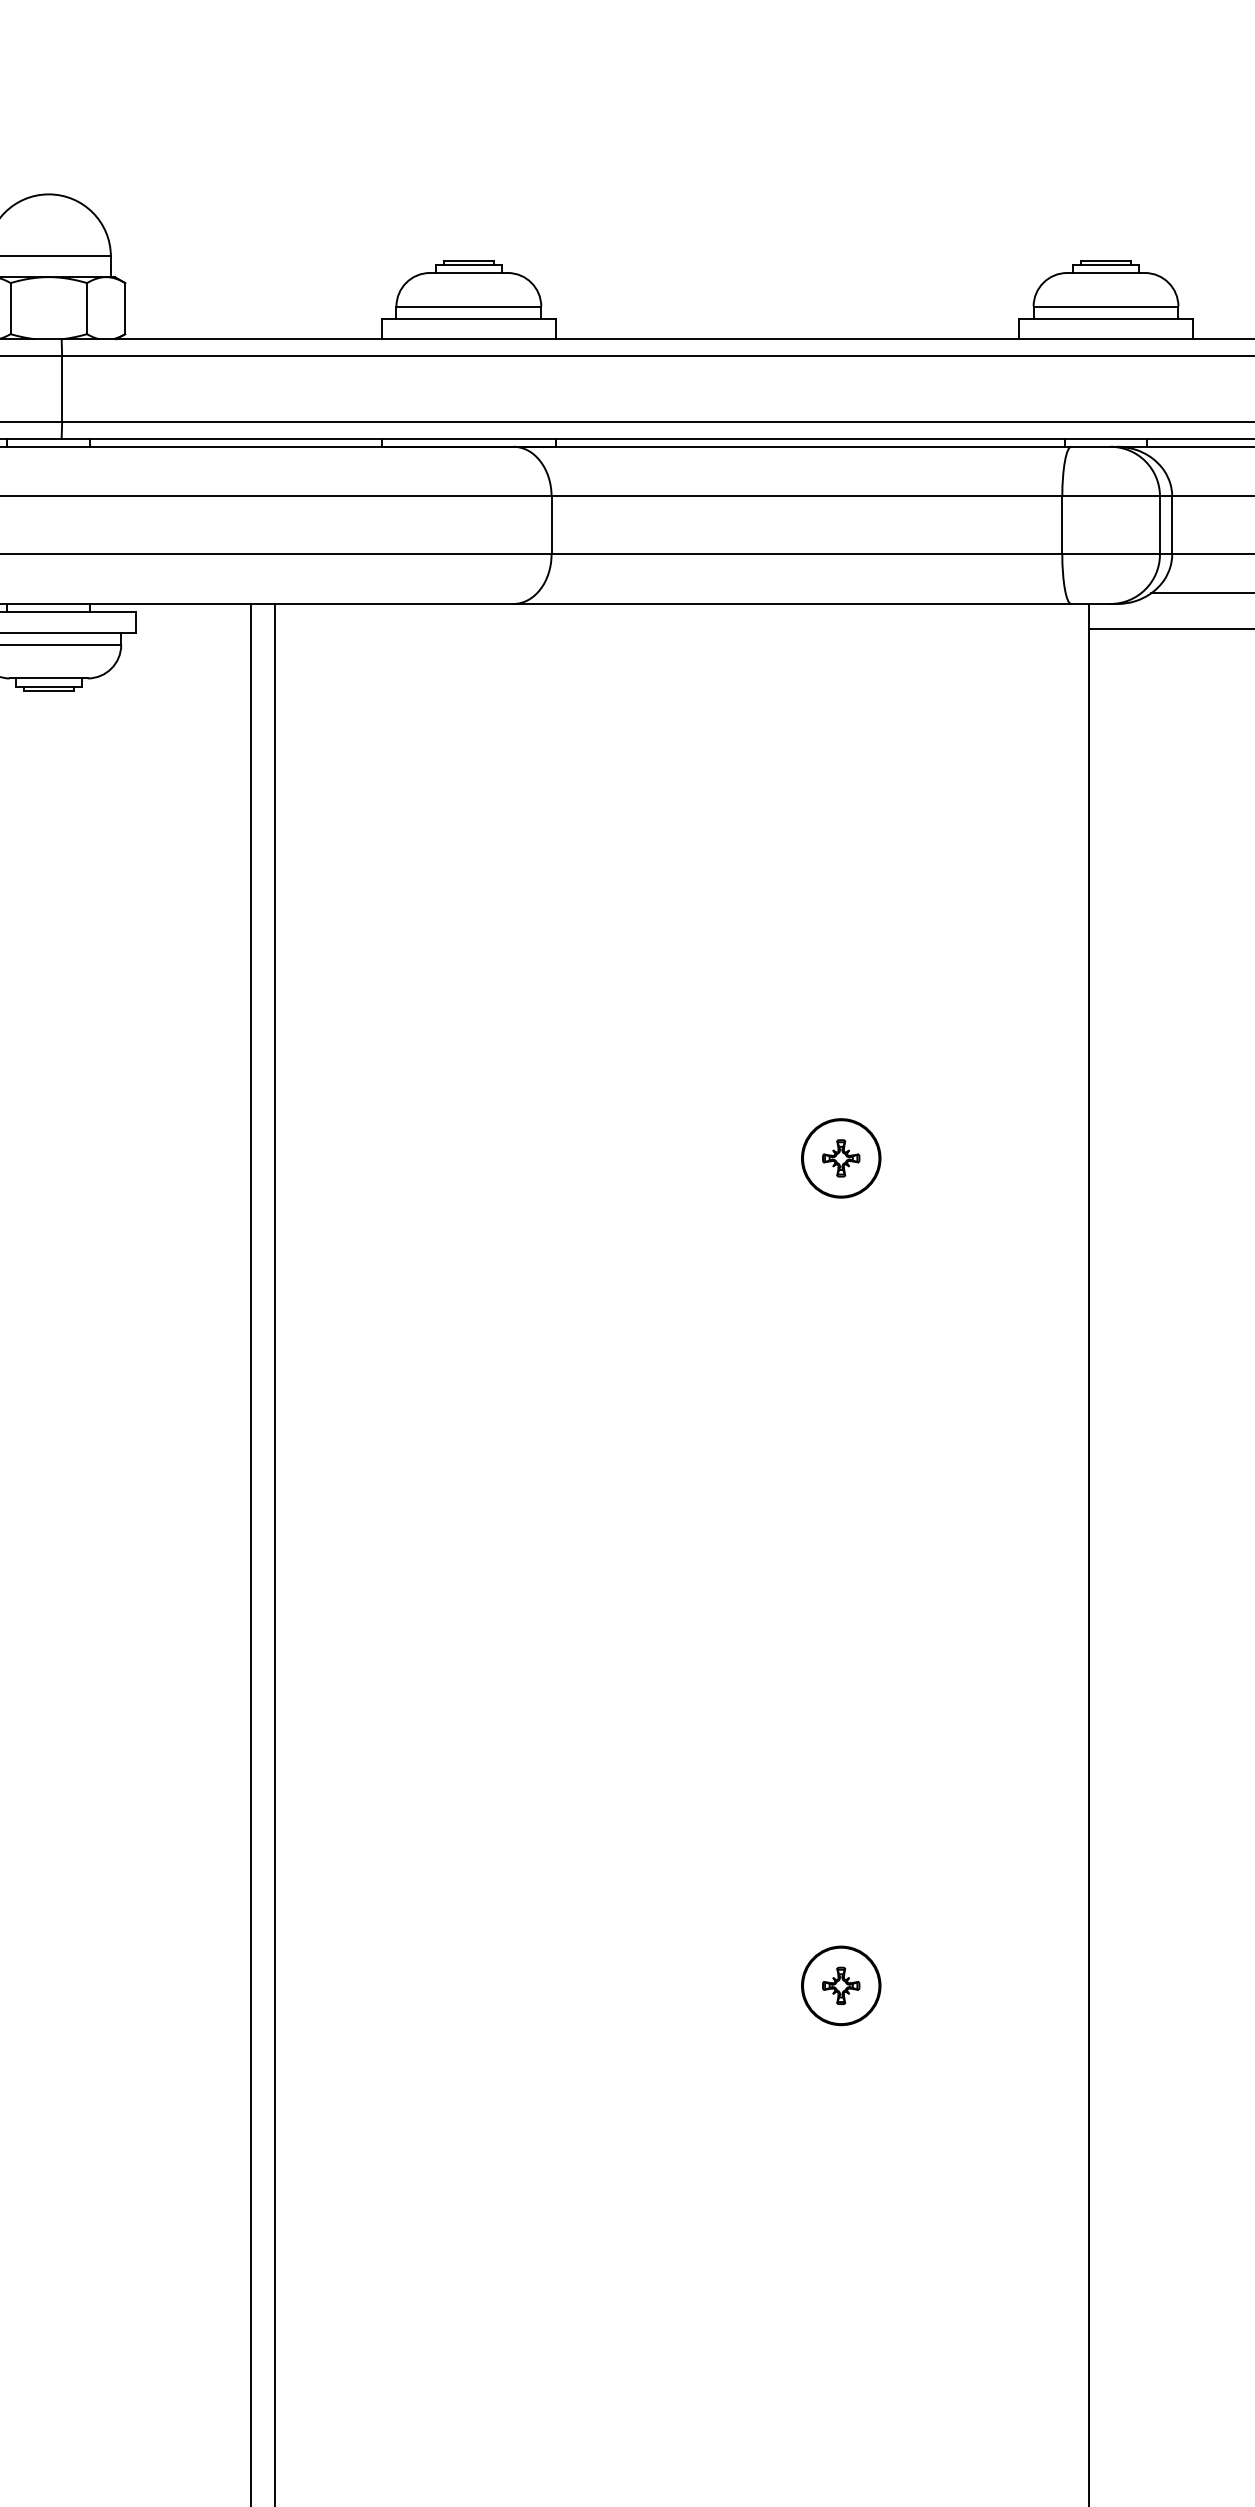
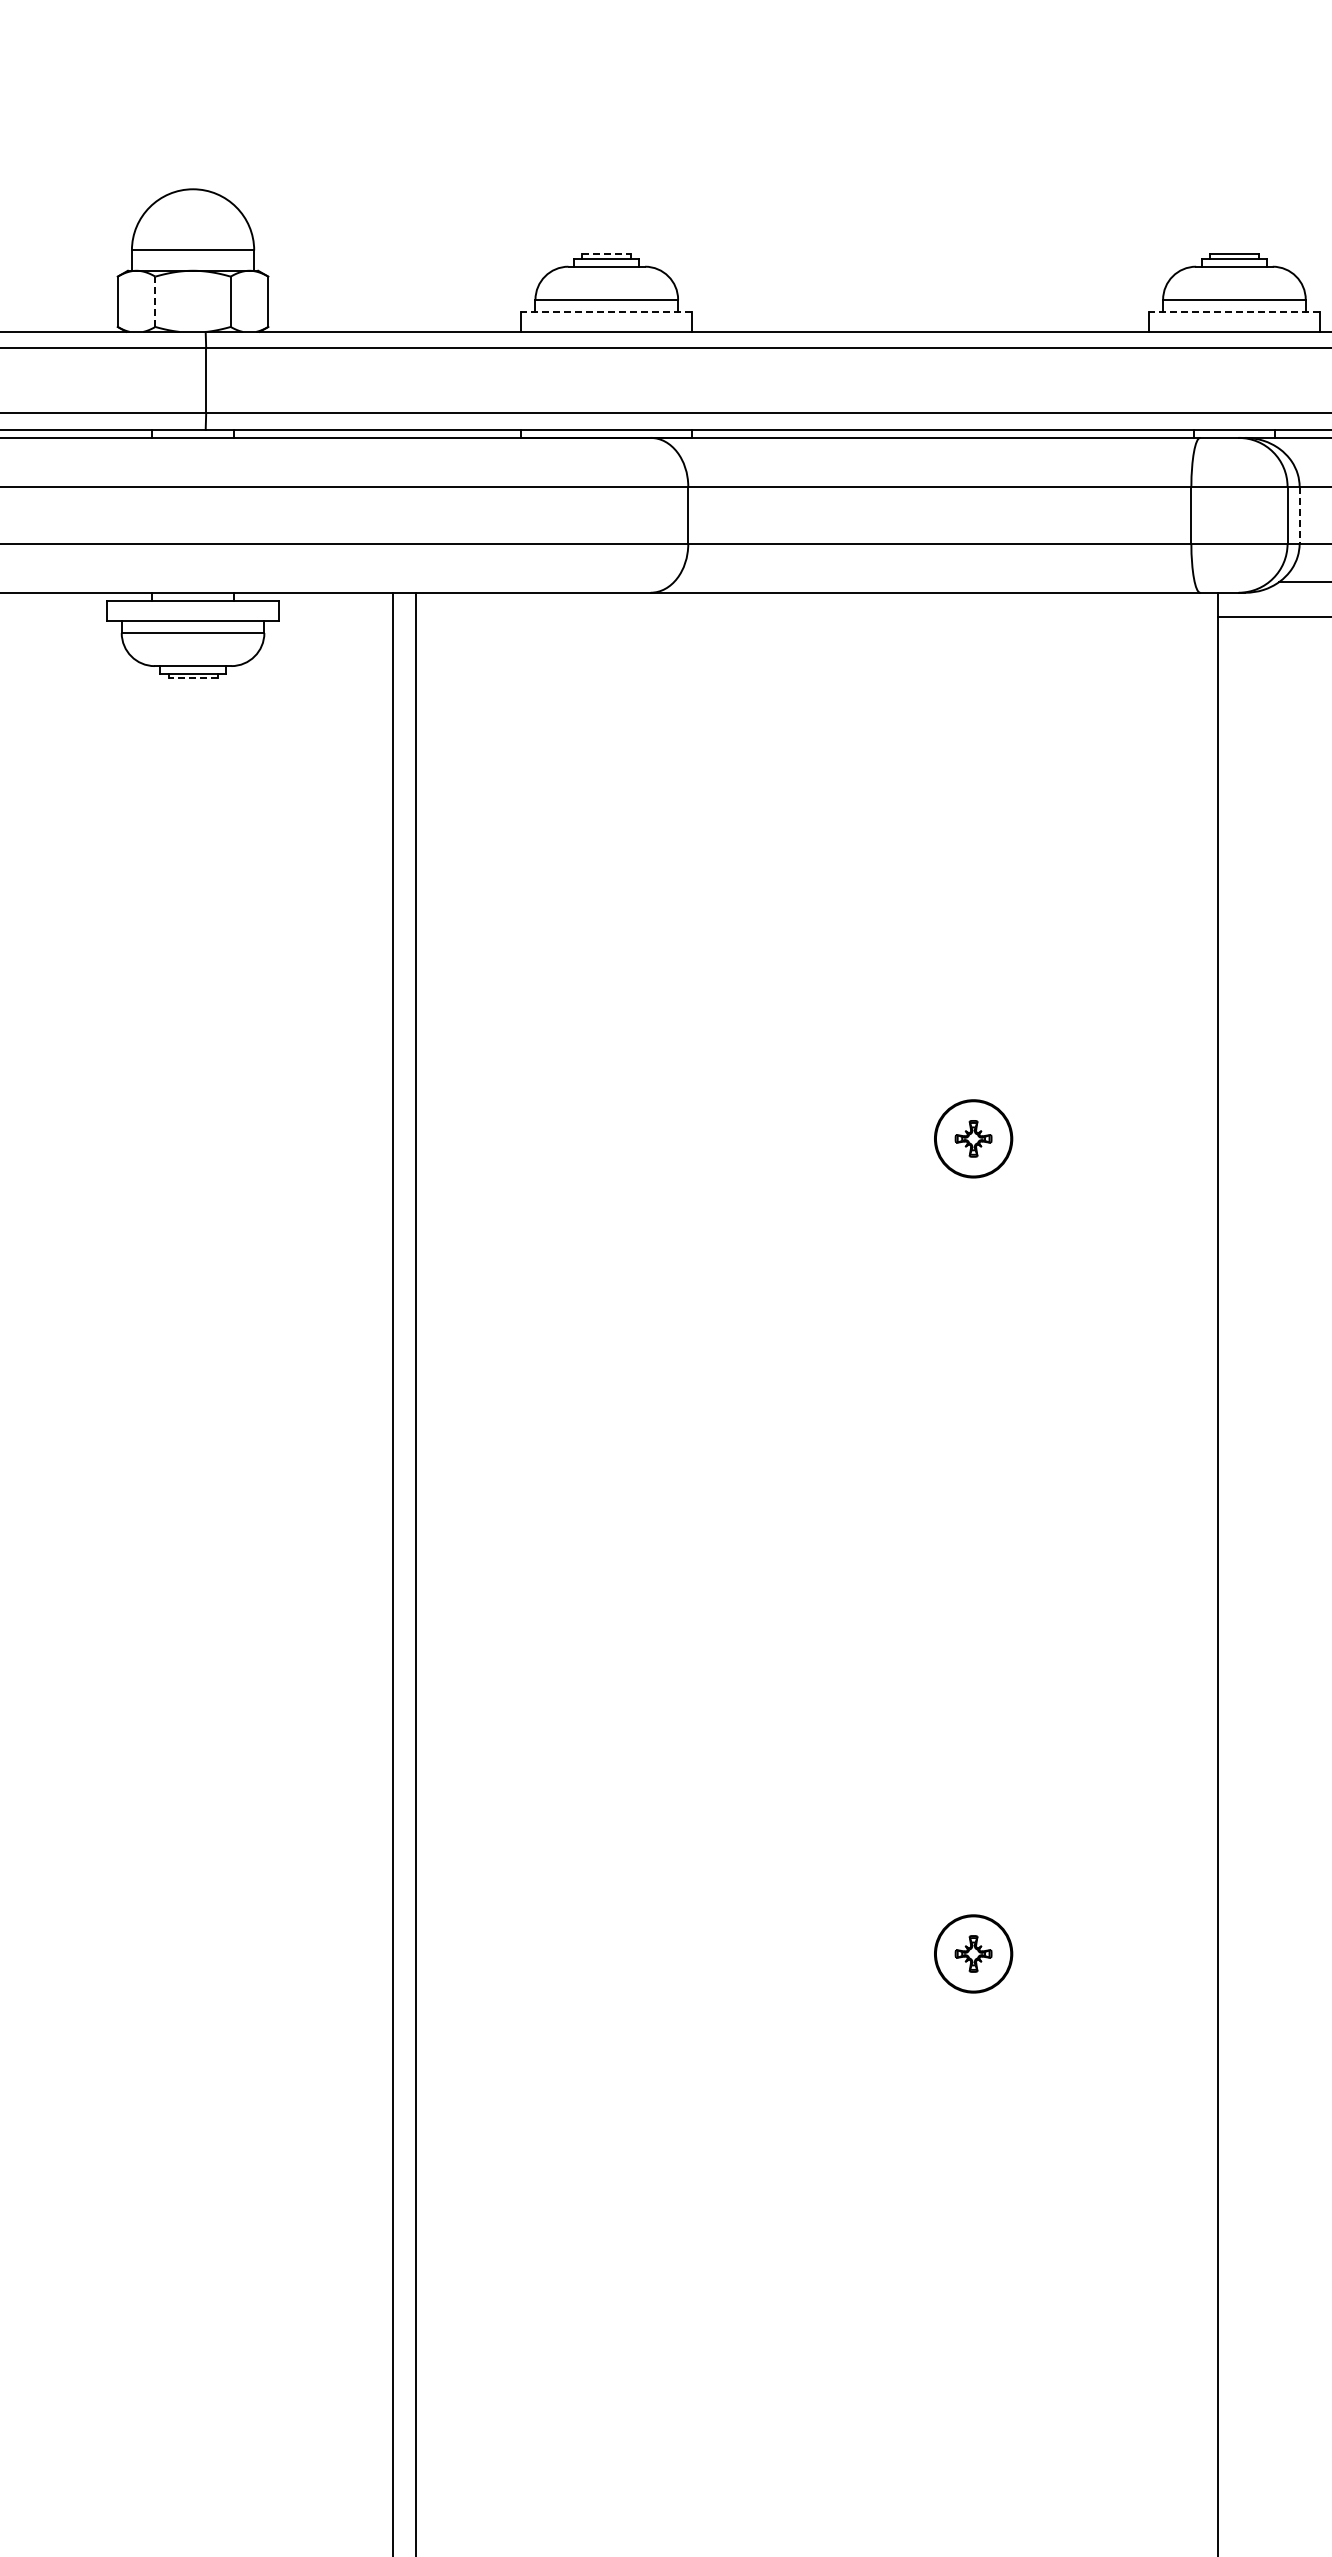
line: (469, 260) -> (607, 254), solid -> dashed
line: (10, 308) -> (155, 301), solid -> dashed
line: (468, 318) -> (606, 311), solid -> dashed
line: (1106, 318) -> (1234, 311), solid -> dashed
line: (1172, 525) -> (1299, 515), solid -> dashed
line: (48, 691) -> (192, 678), solid -> dashed

